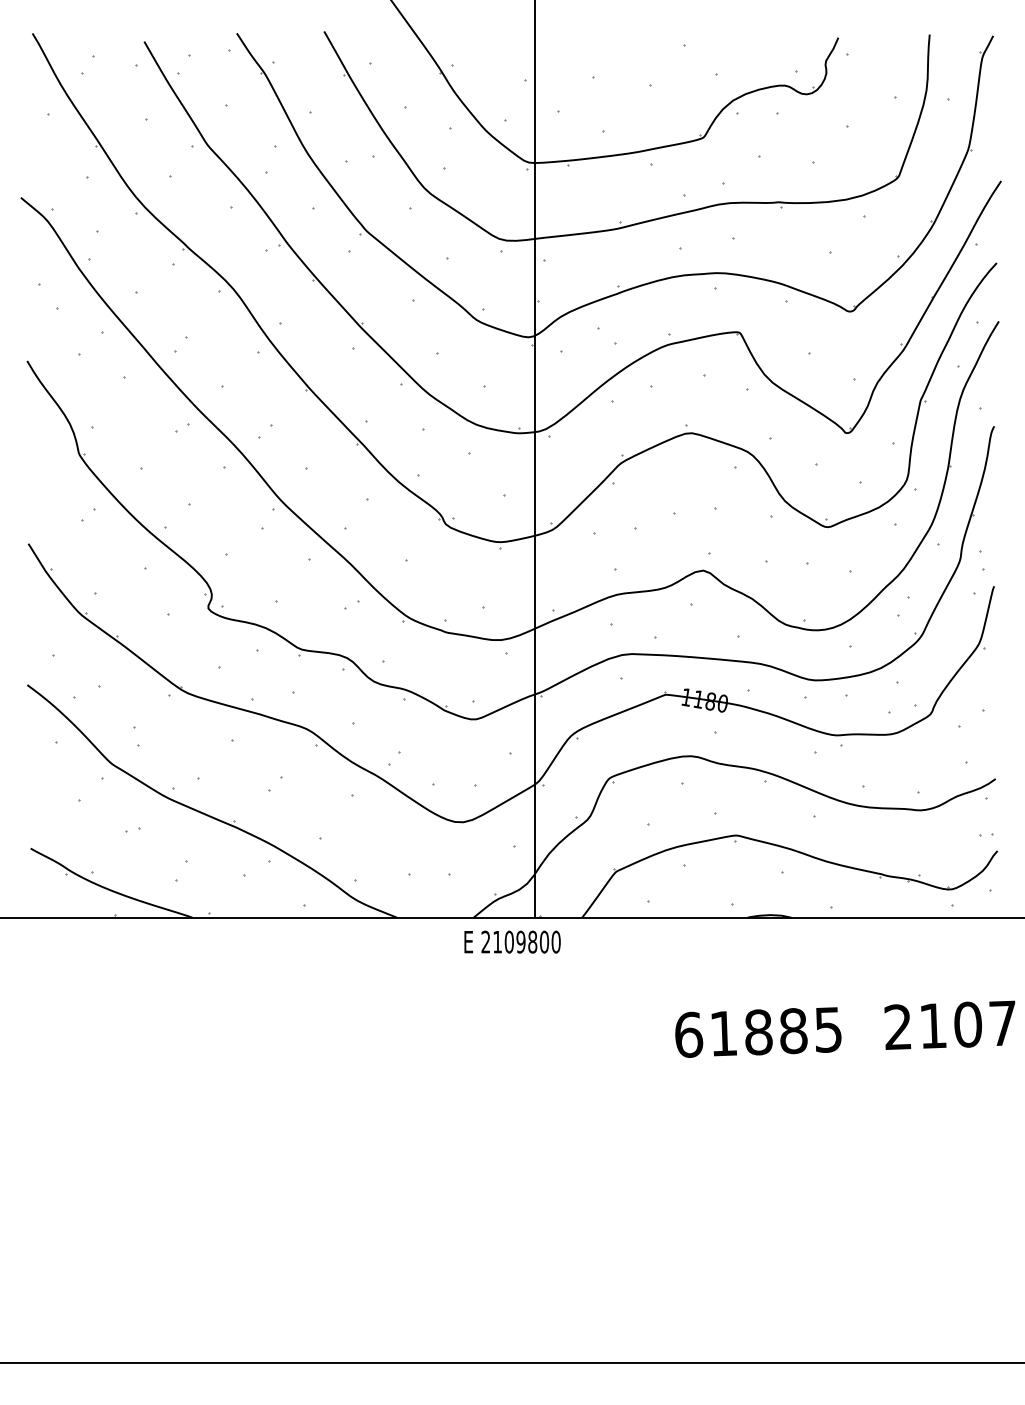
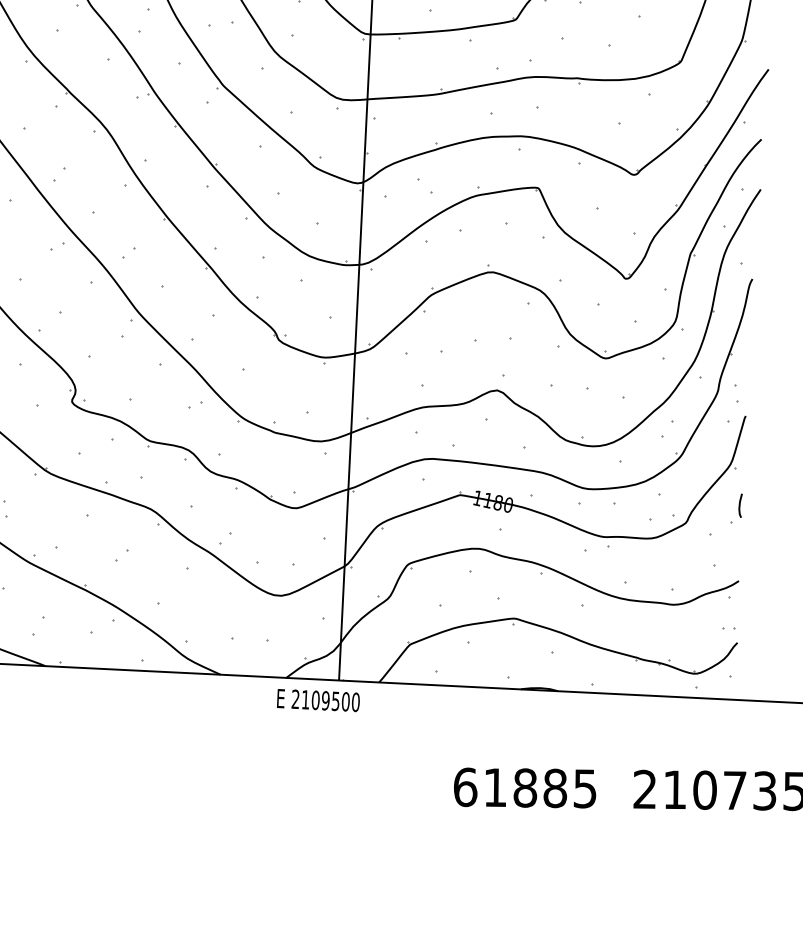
line: (993, 691) -> (740, 506), added
text: (532, 941) -> (335, 700), 2109800 -> 2109500

